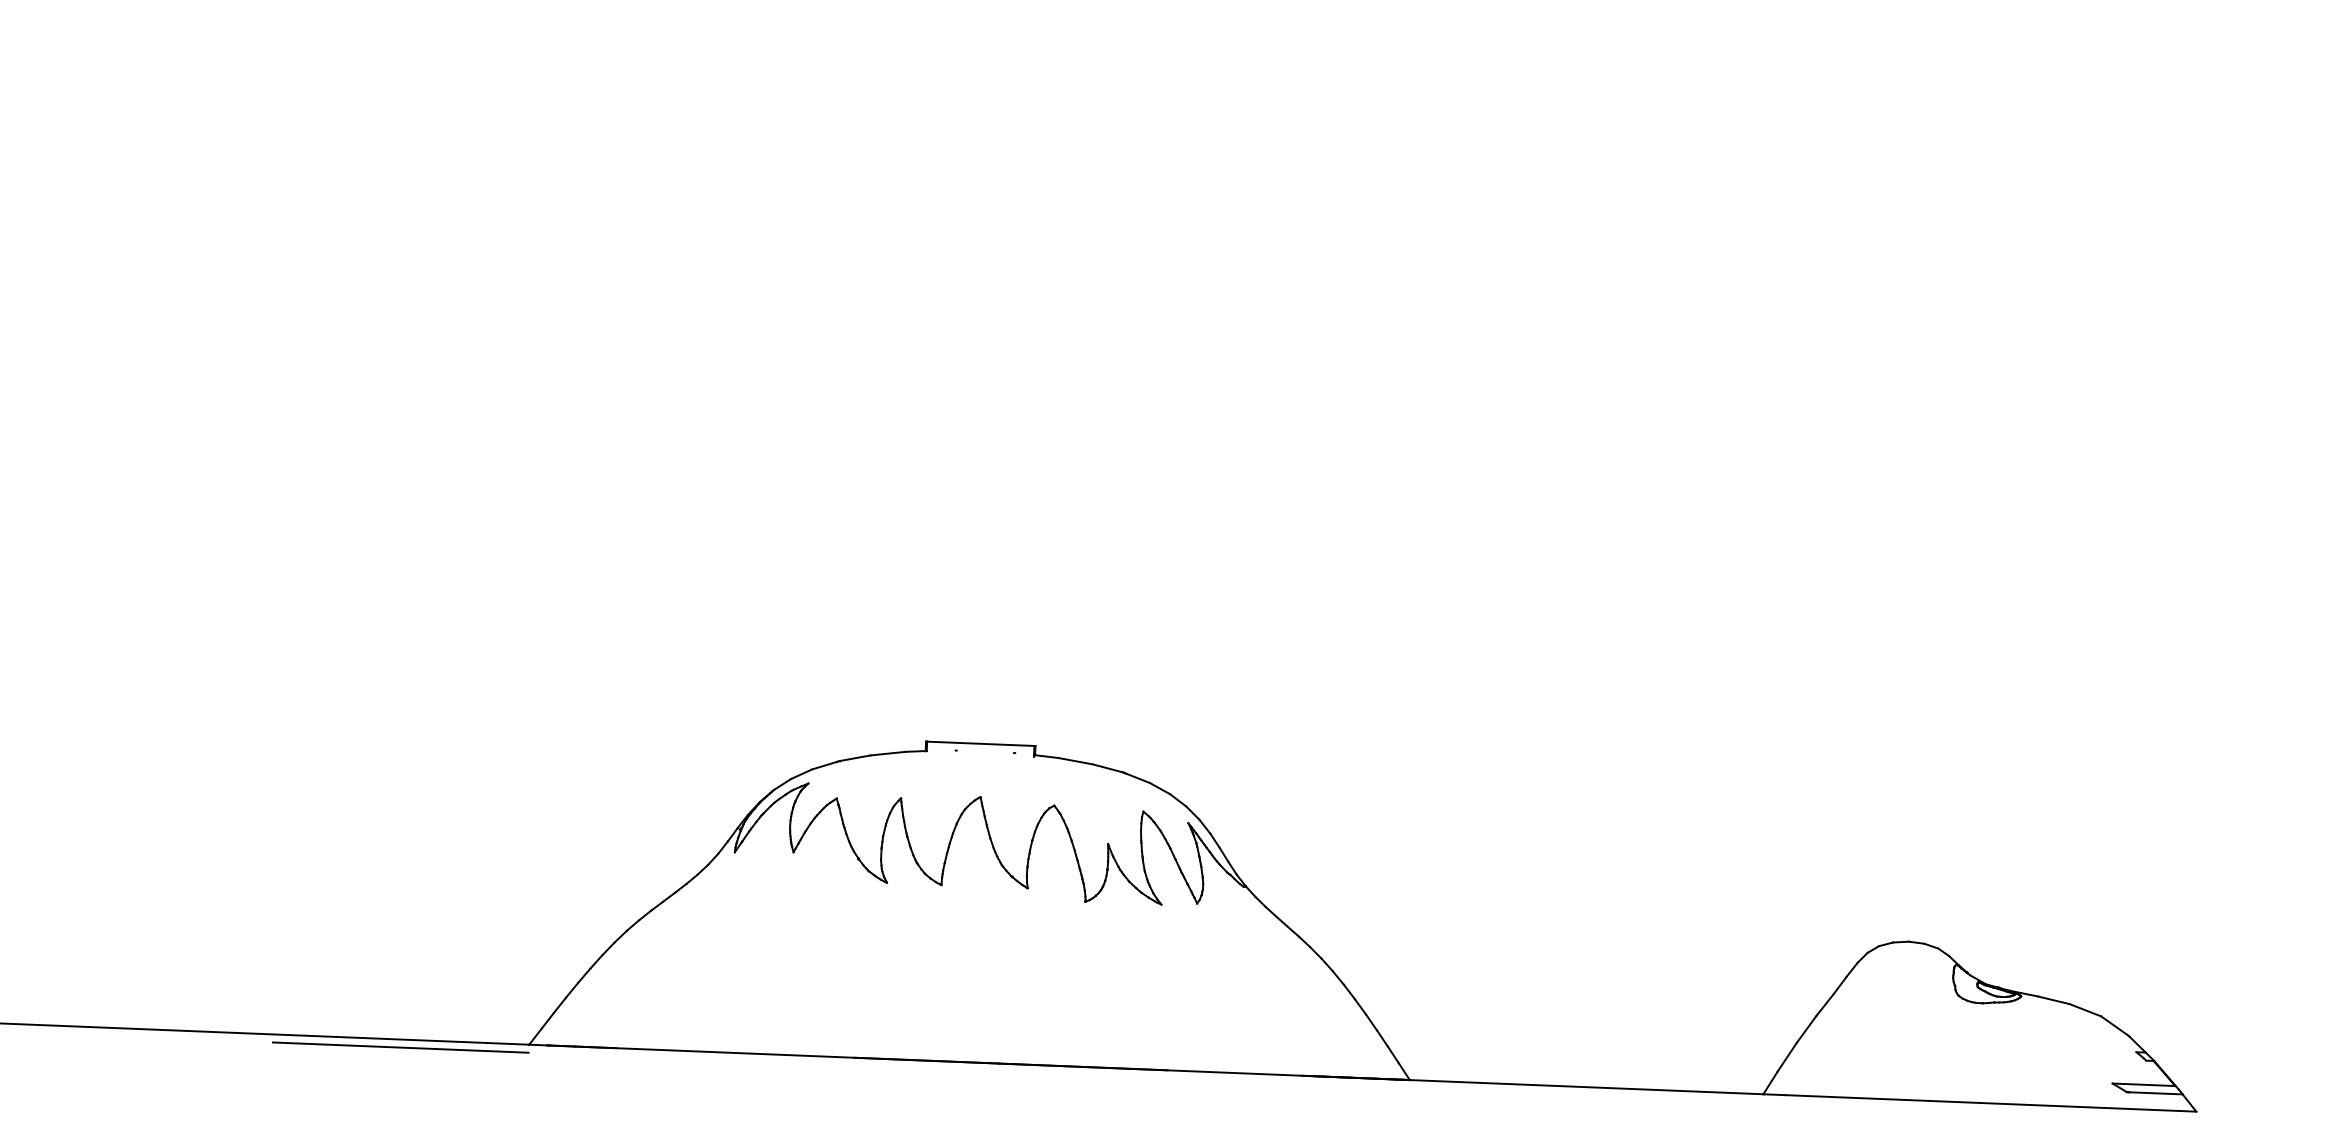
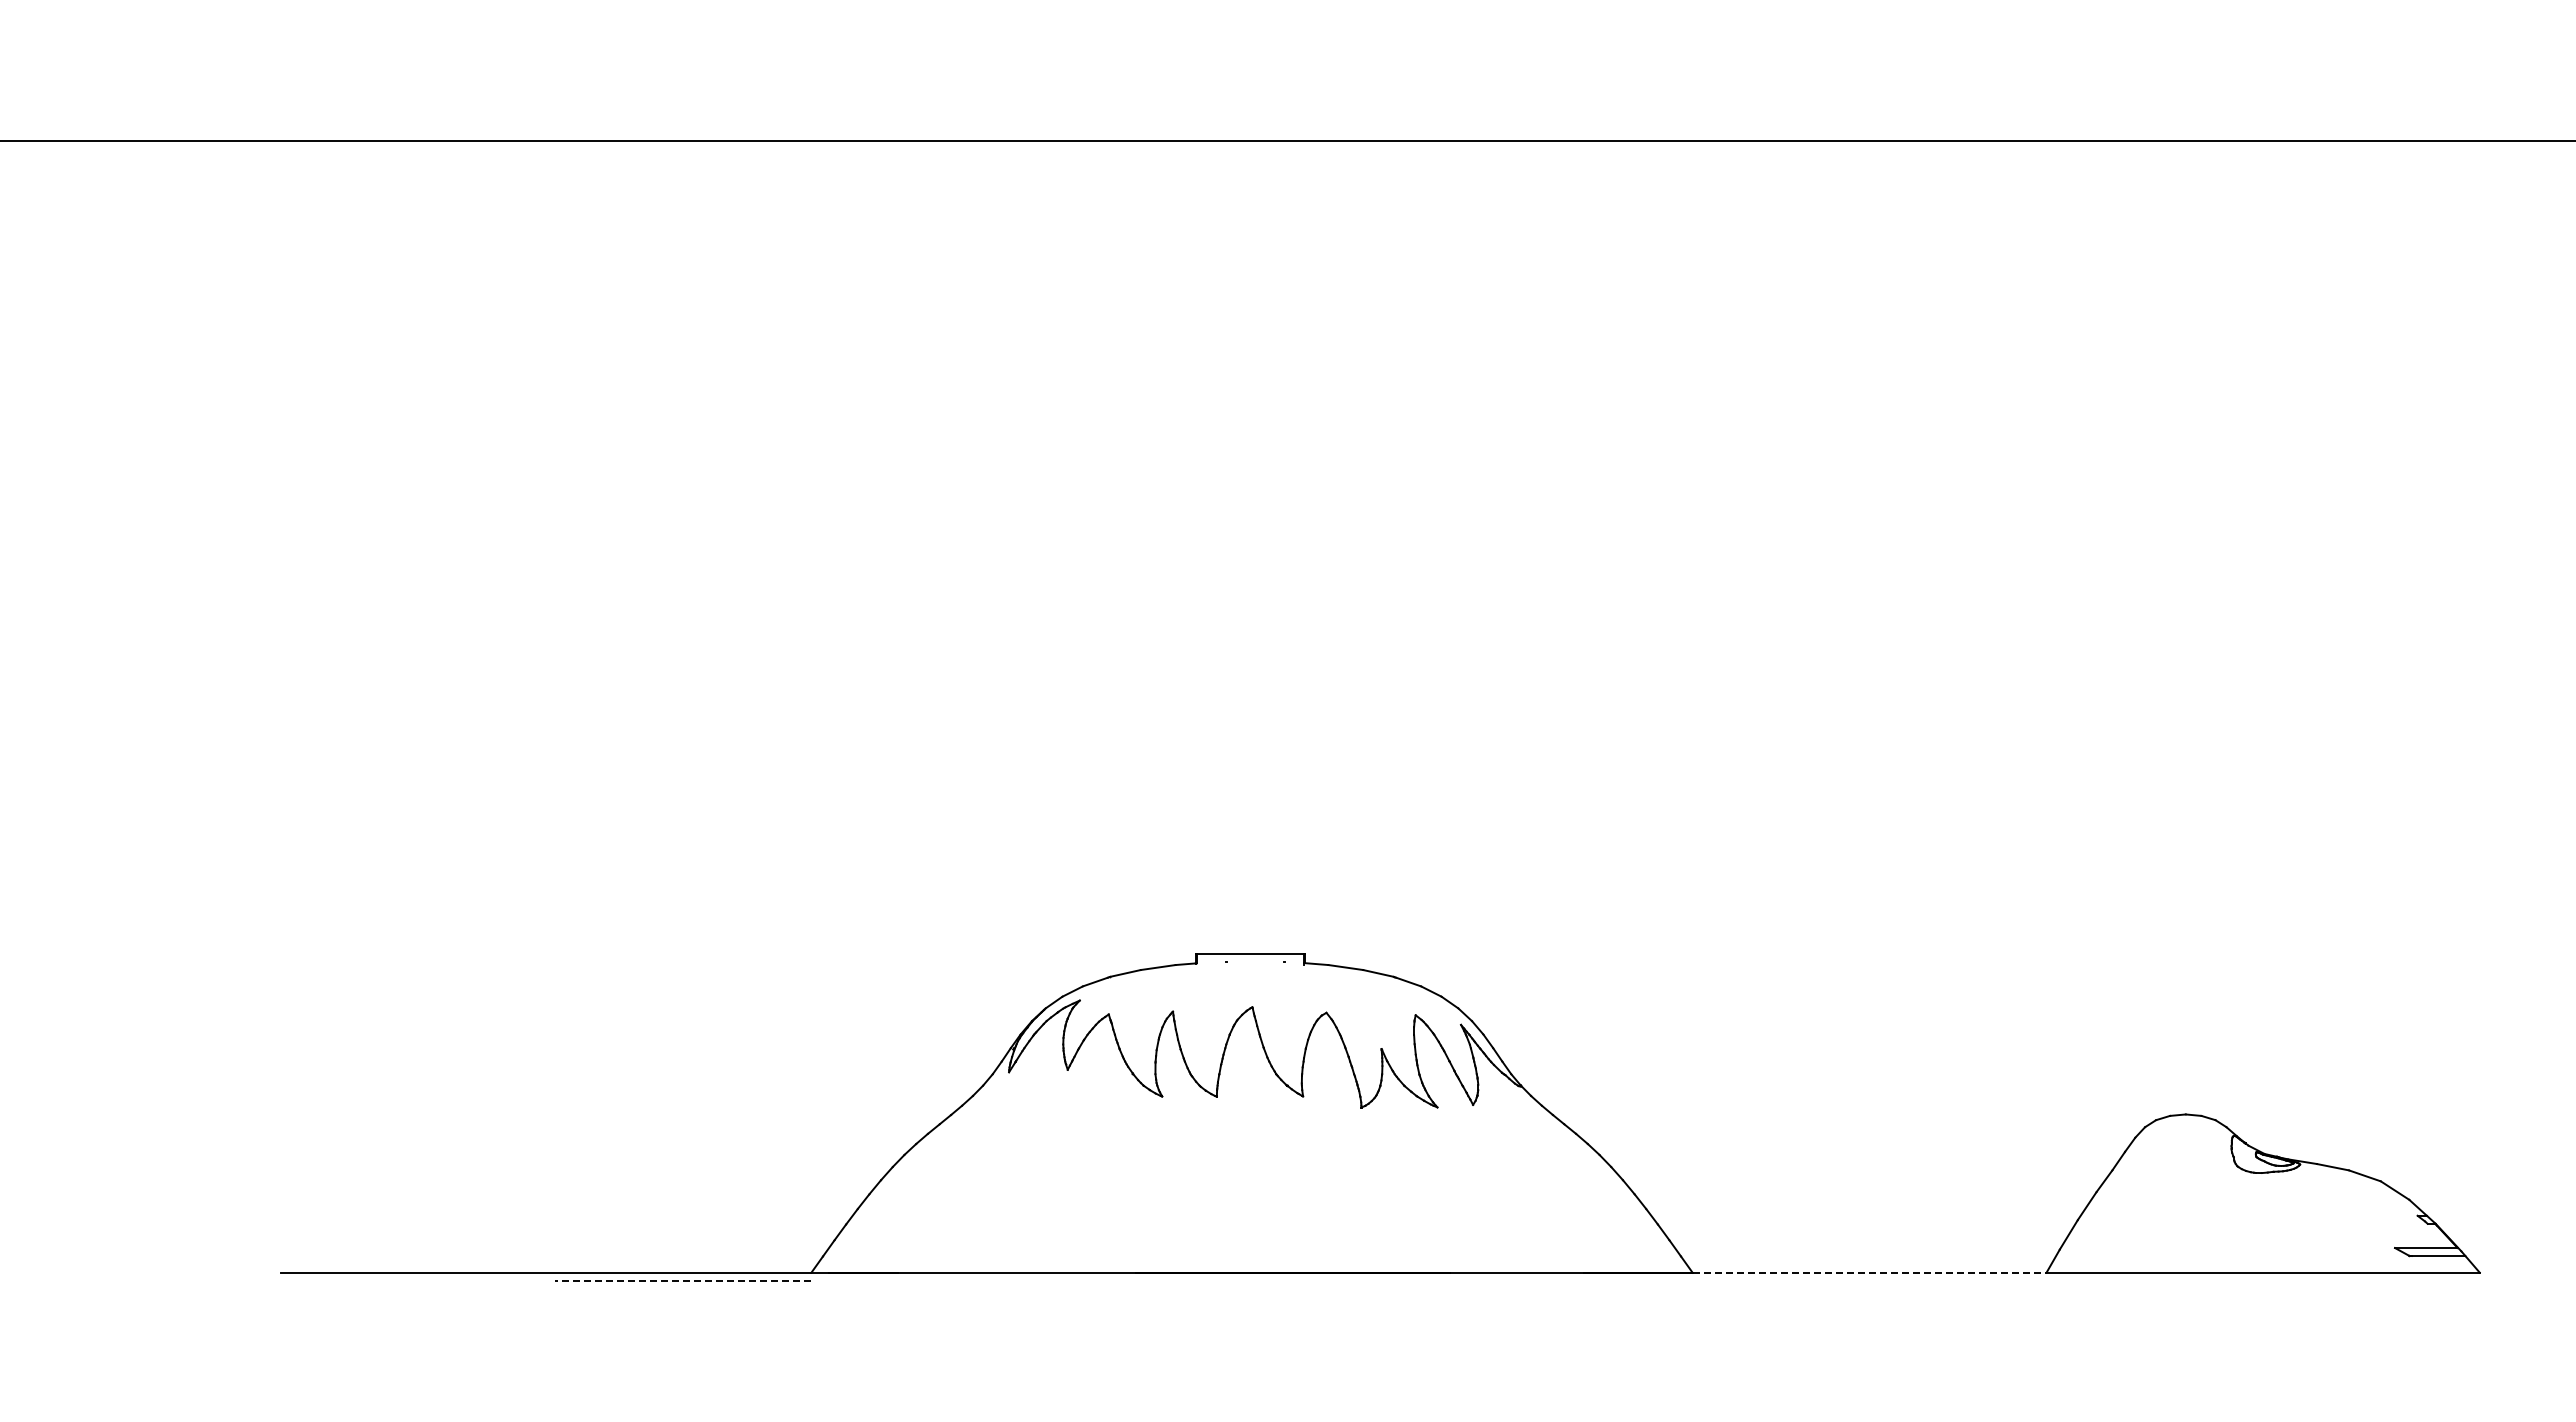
line: (401, 1047) -> (683, 1280), solid -> dashed
line: (1586, 1086) -> (1869, 1272), solid -> dashed

